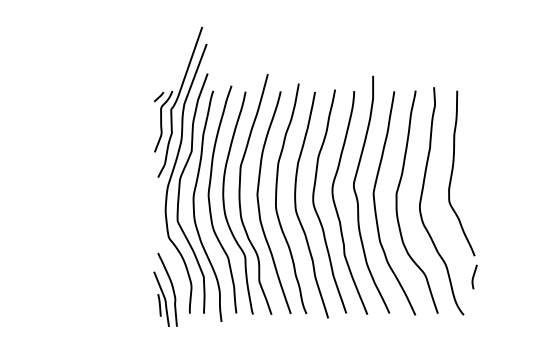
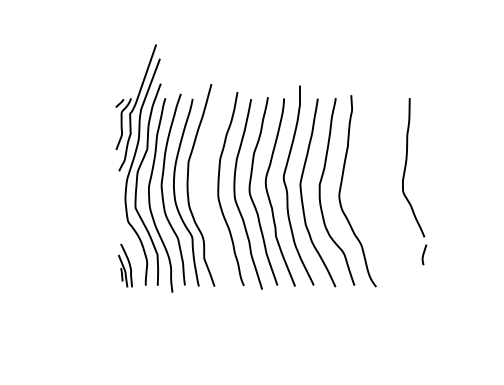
part: (450, 187) -> (404, 179), moved
curve: (259, 201) -> (204, 191), removed
part: (165, 289) -> (125, 265), size x0.7

